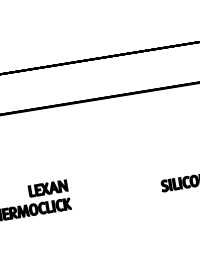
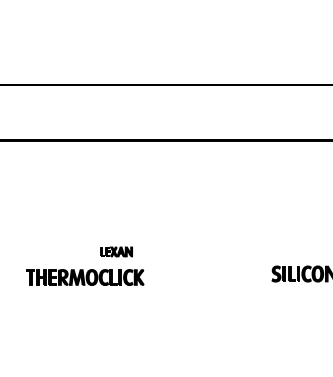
part: (48, 188) -> (116, 251), size x0.6

